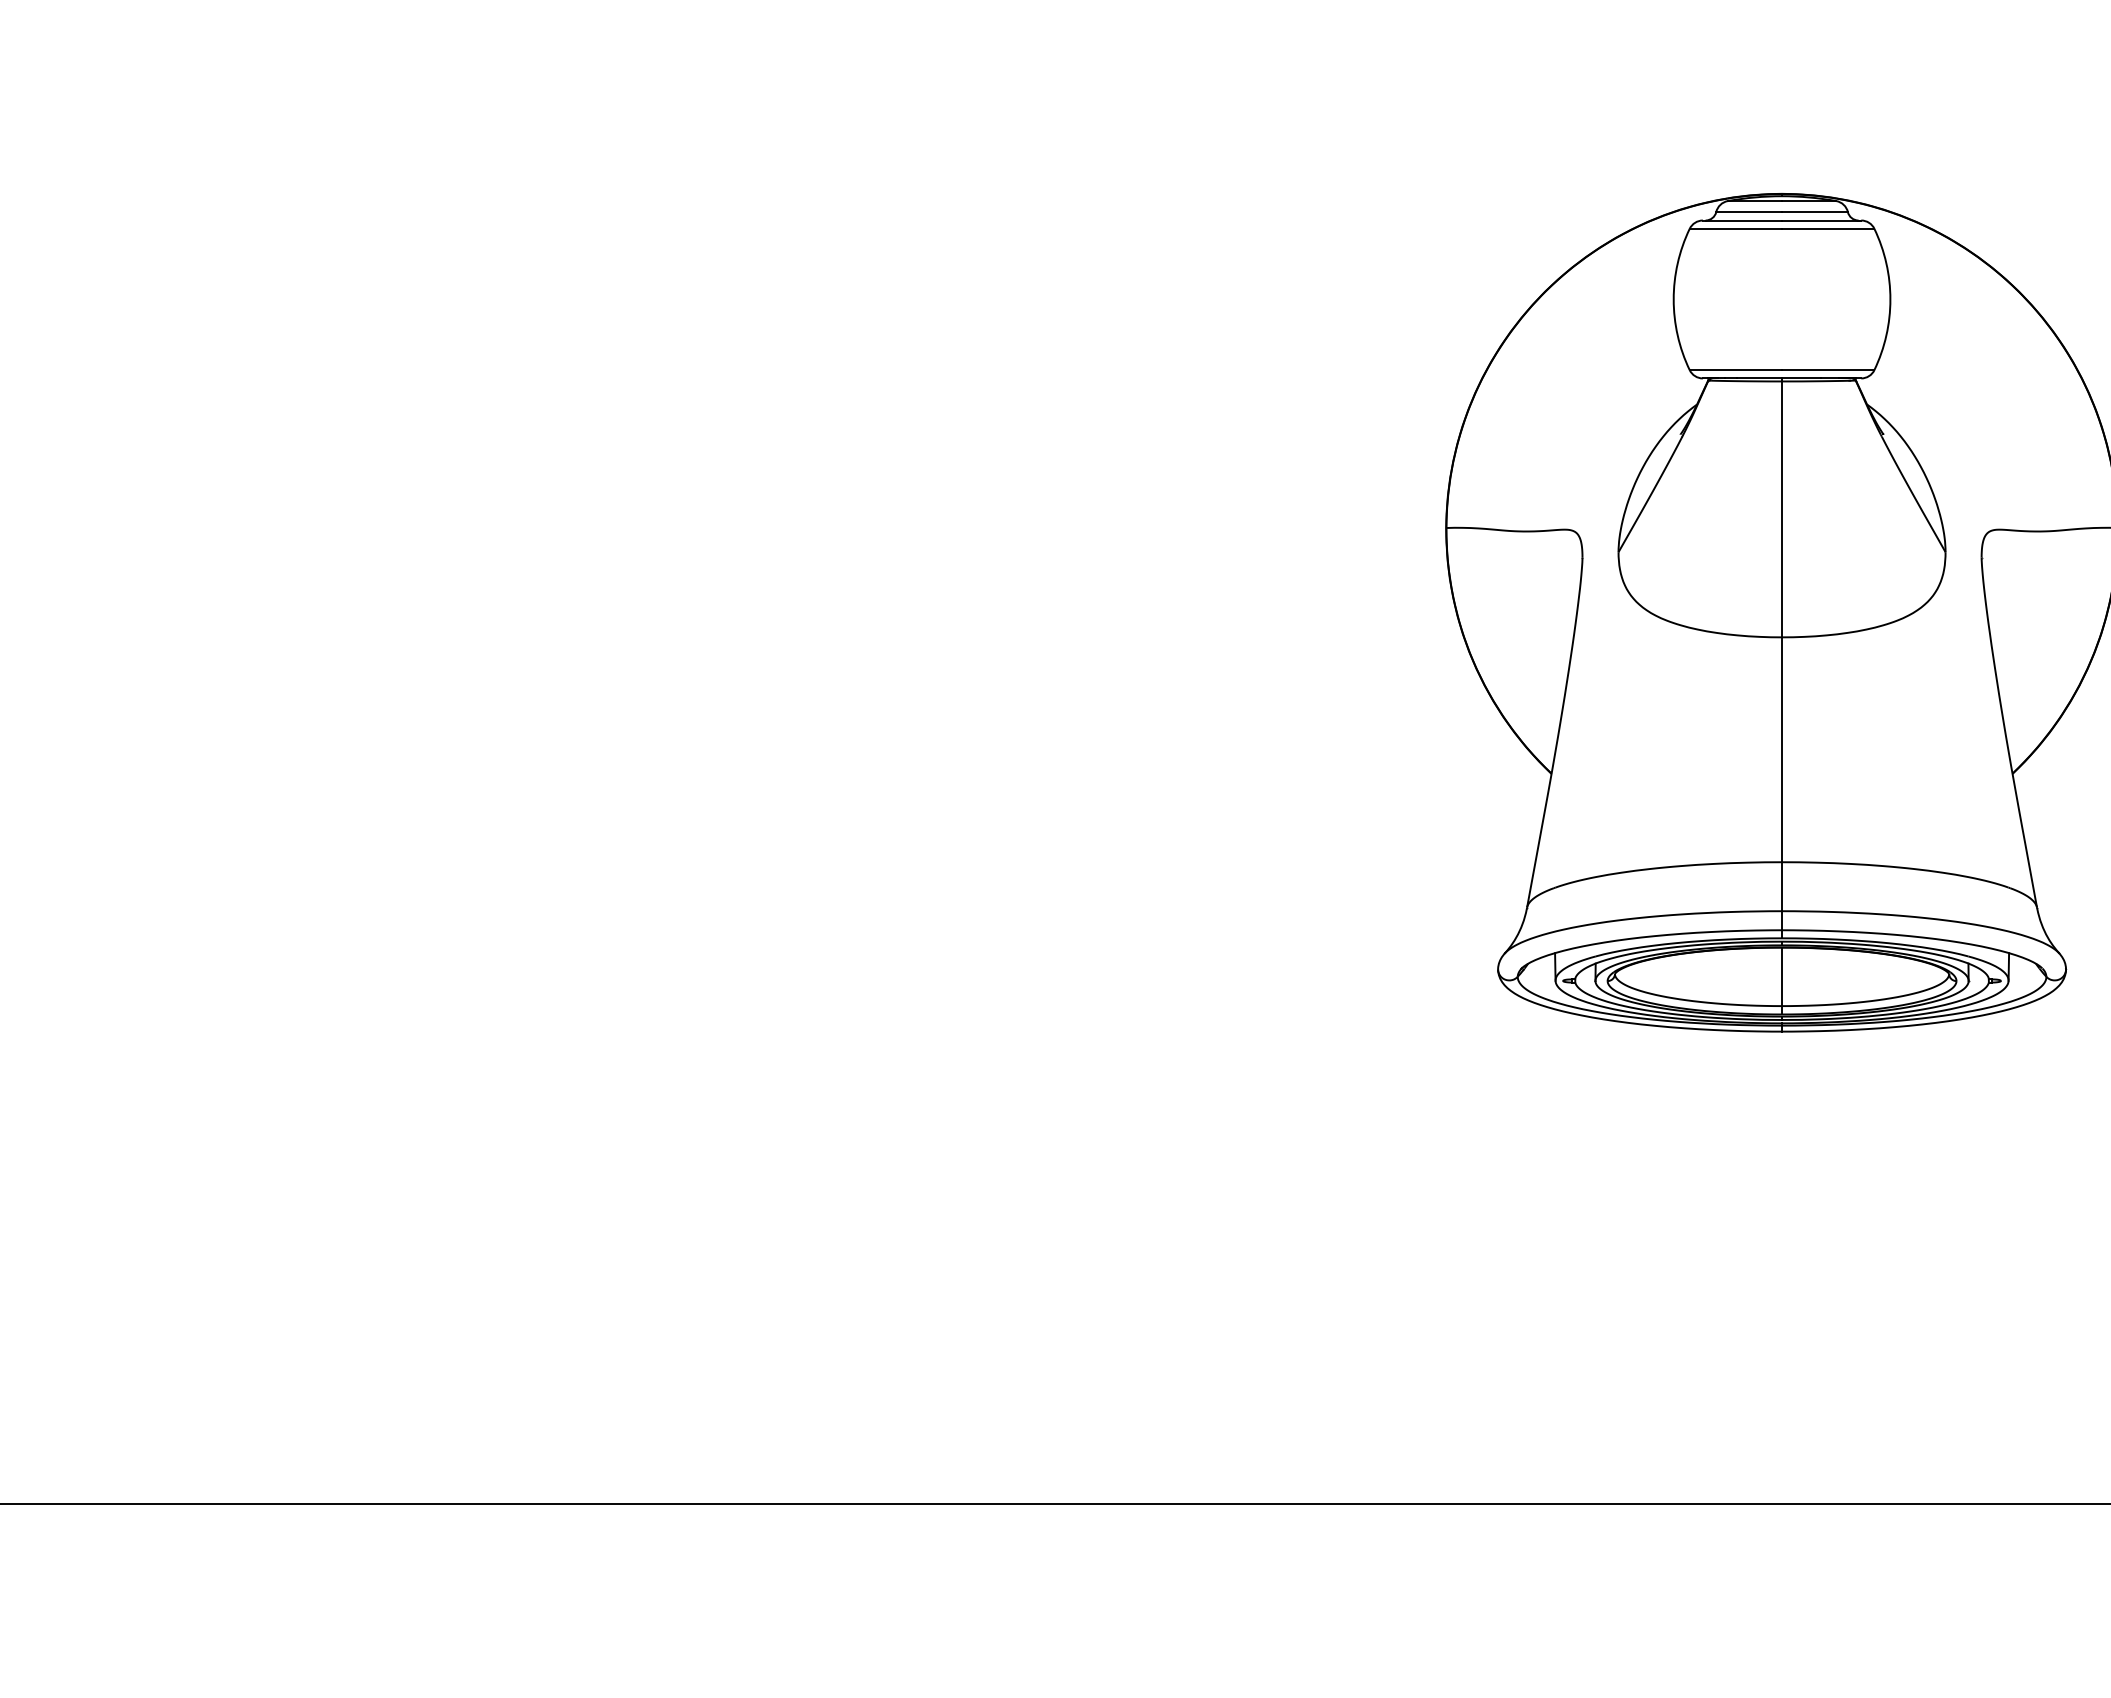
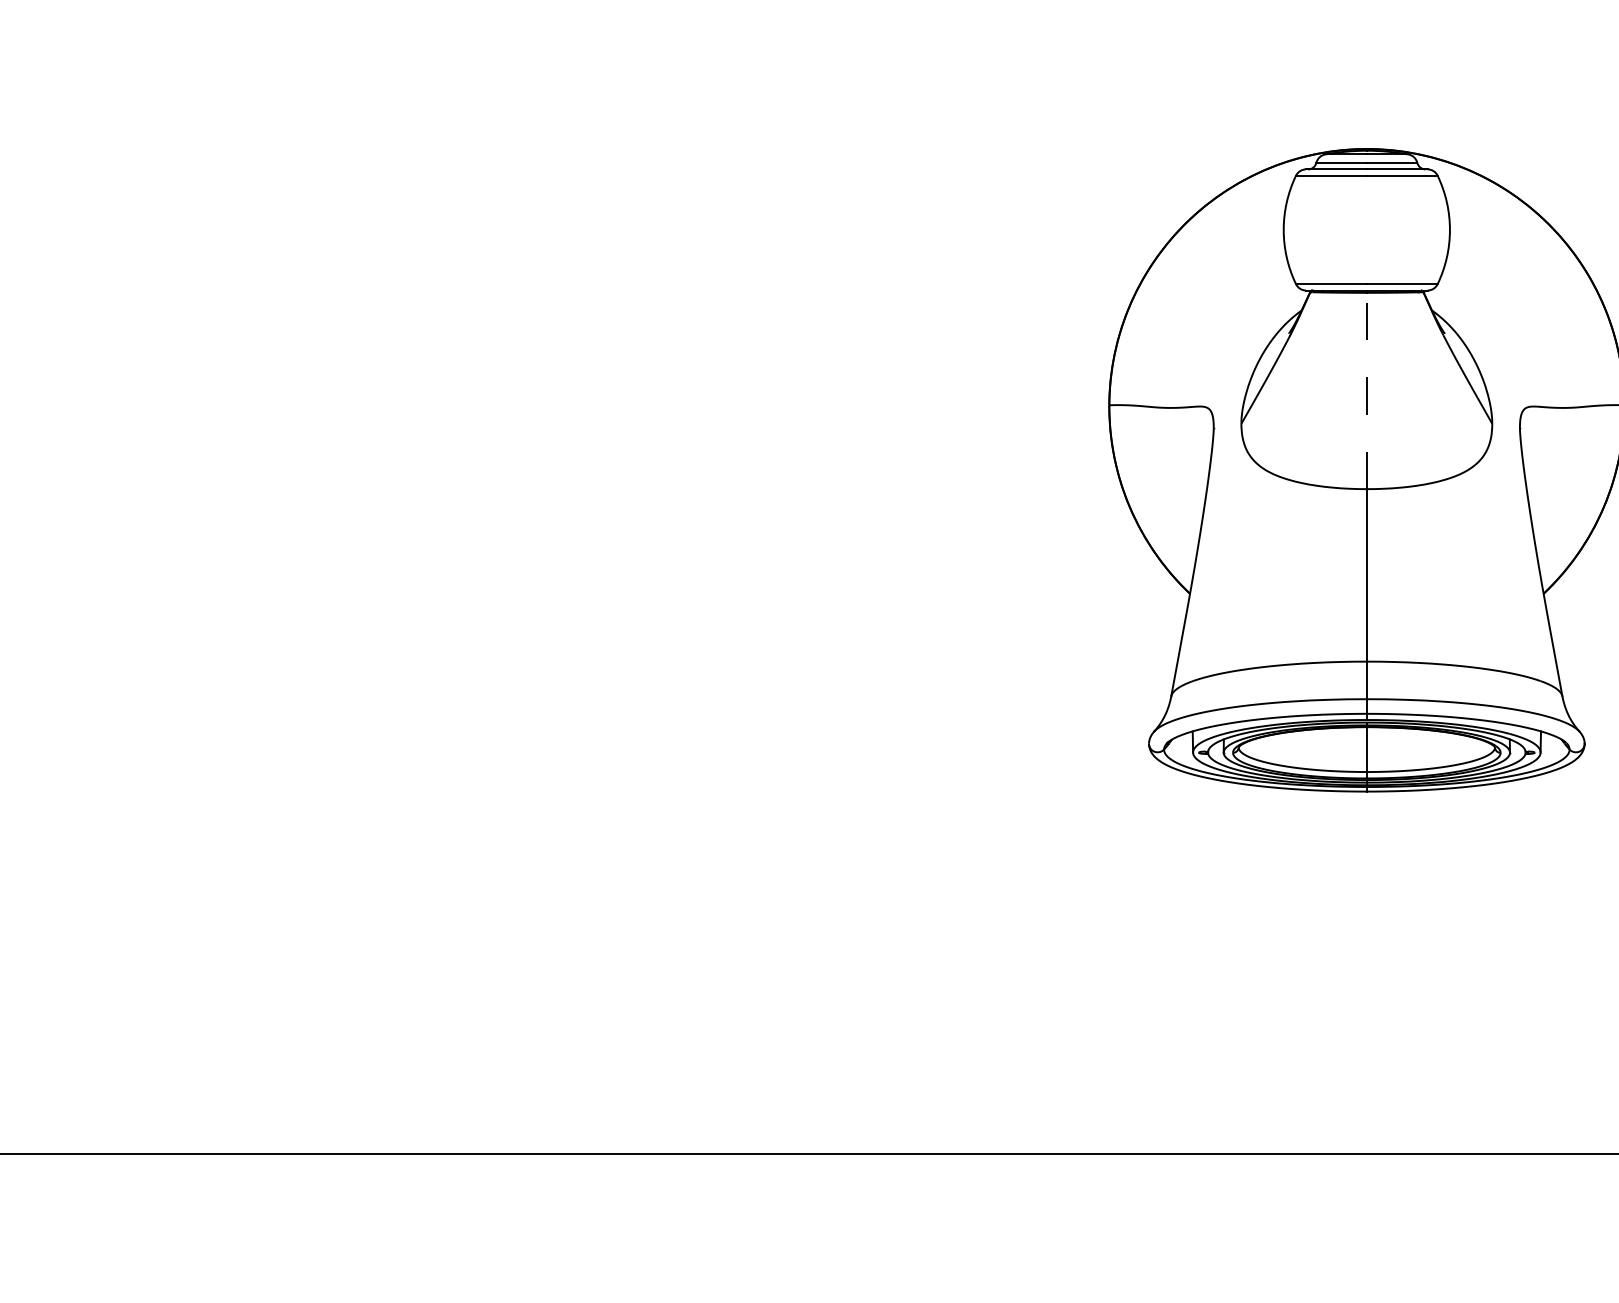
line: (1782, 509) -> (1367, 391), solid -> dashed

